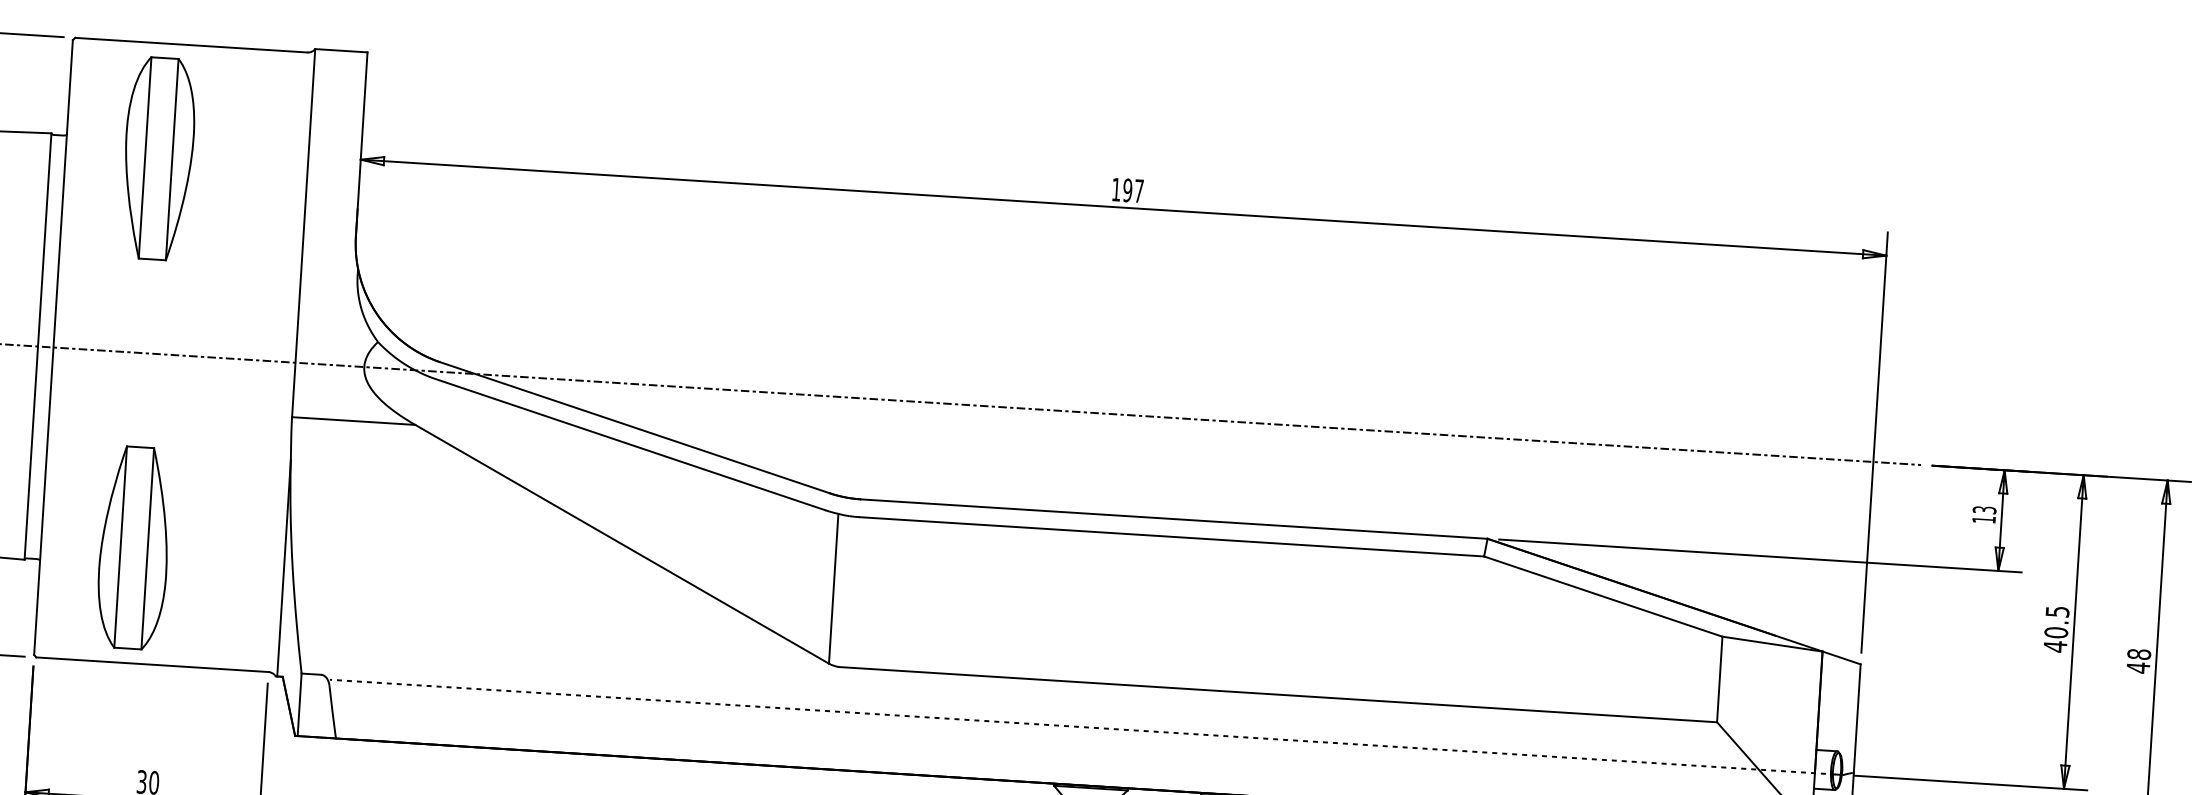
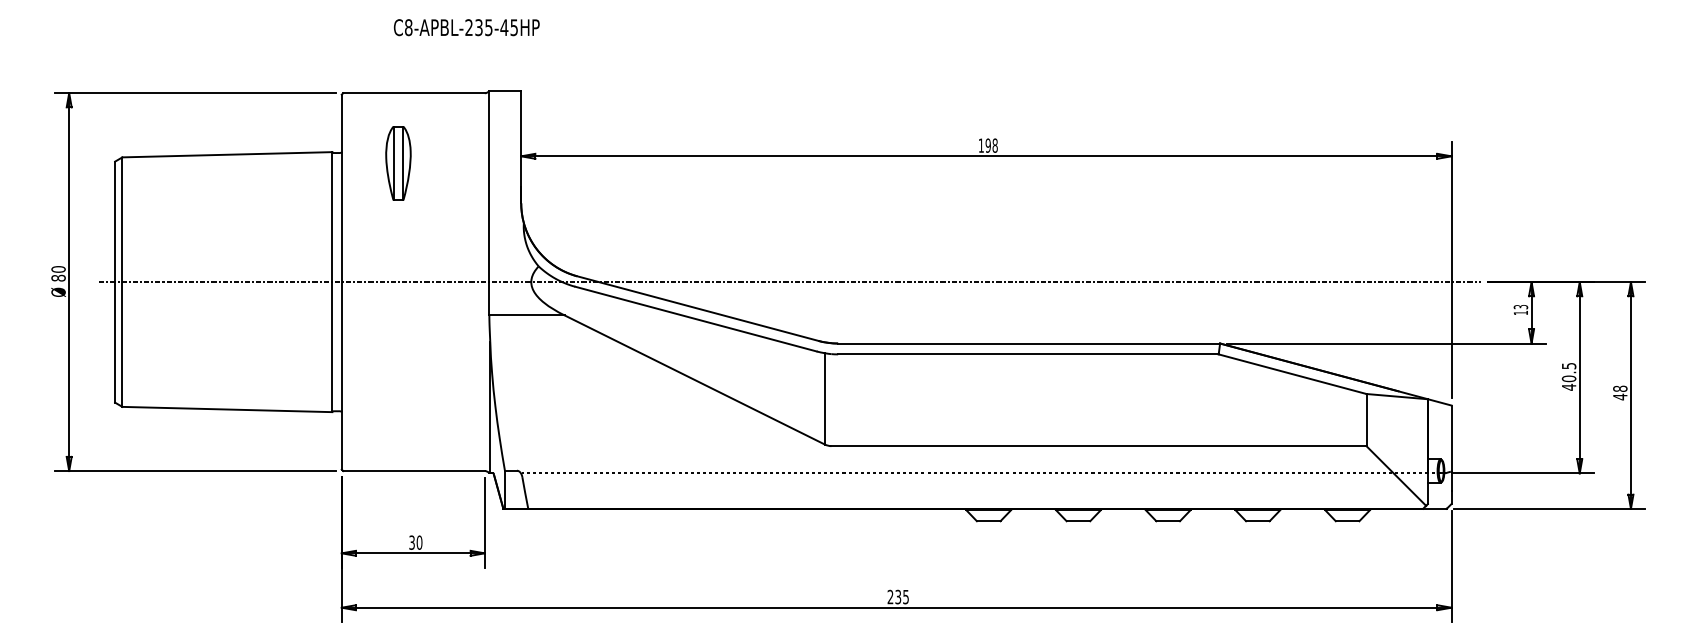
part: (158, 158) -> (398, 163), size x0.6
text: (1138, 190) -> (994, 145), 197 -> 198
part: (134, 547) -> (398, 400), removed

